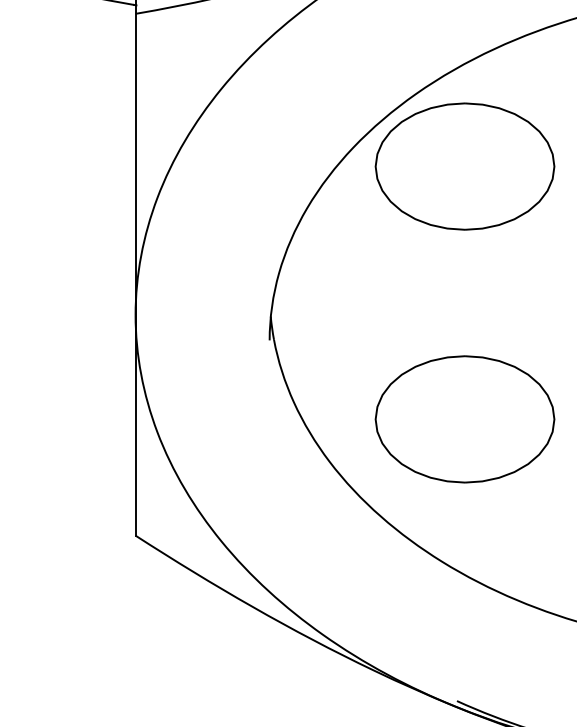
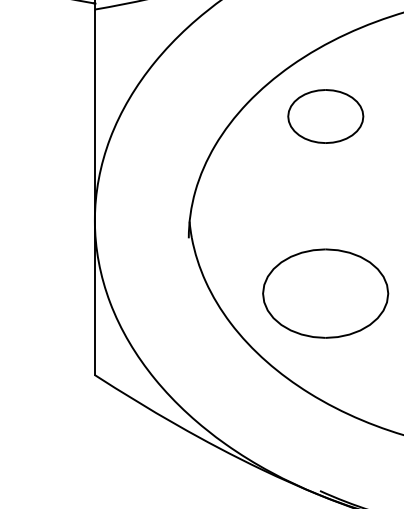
part: (464, 166) -> (325, 116), size x0.6

